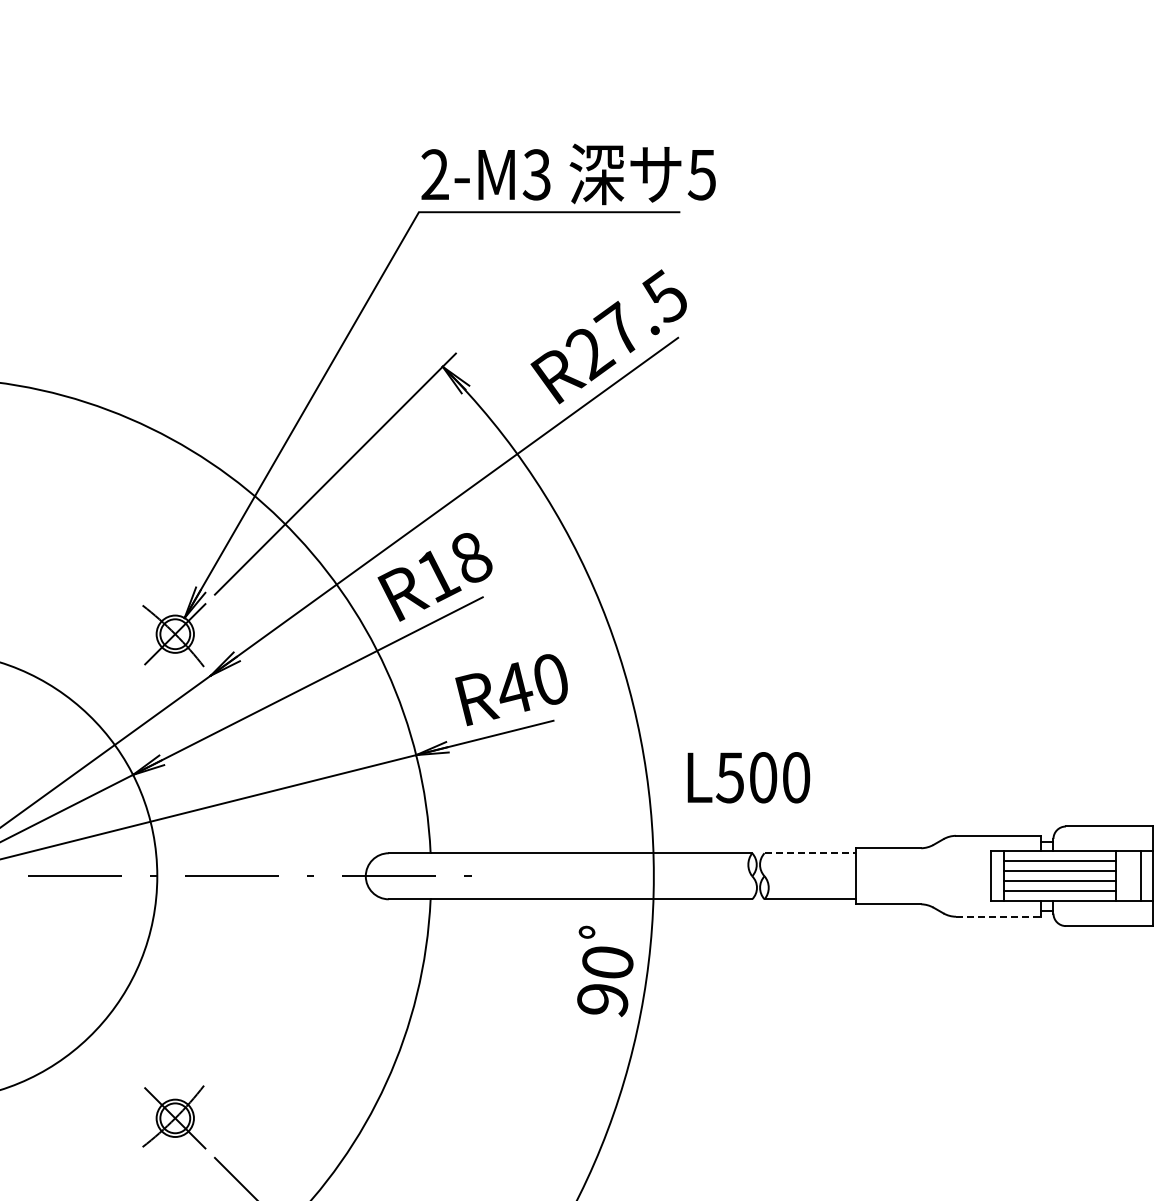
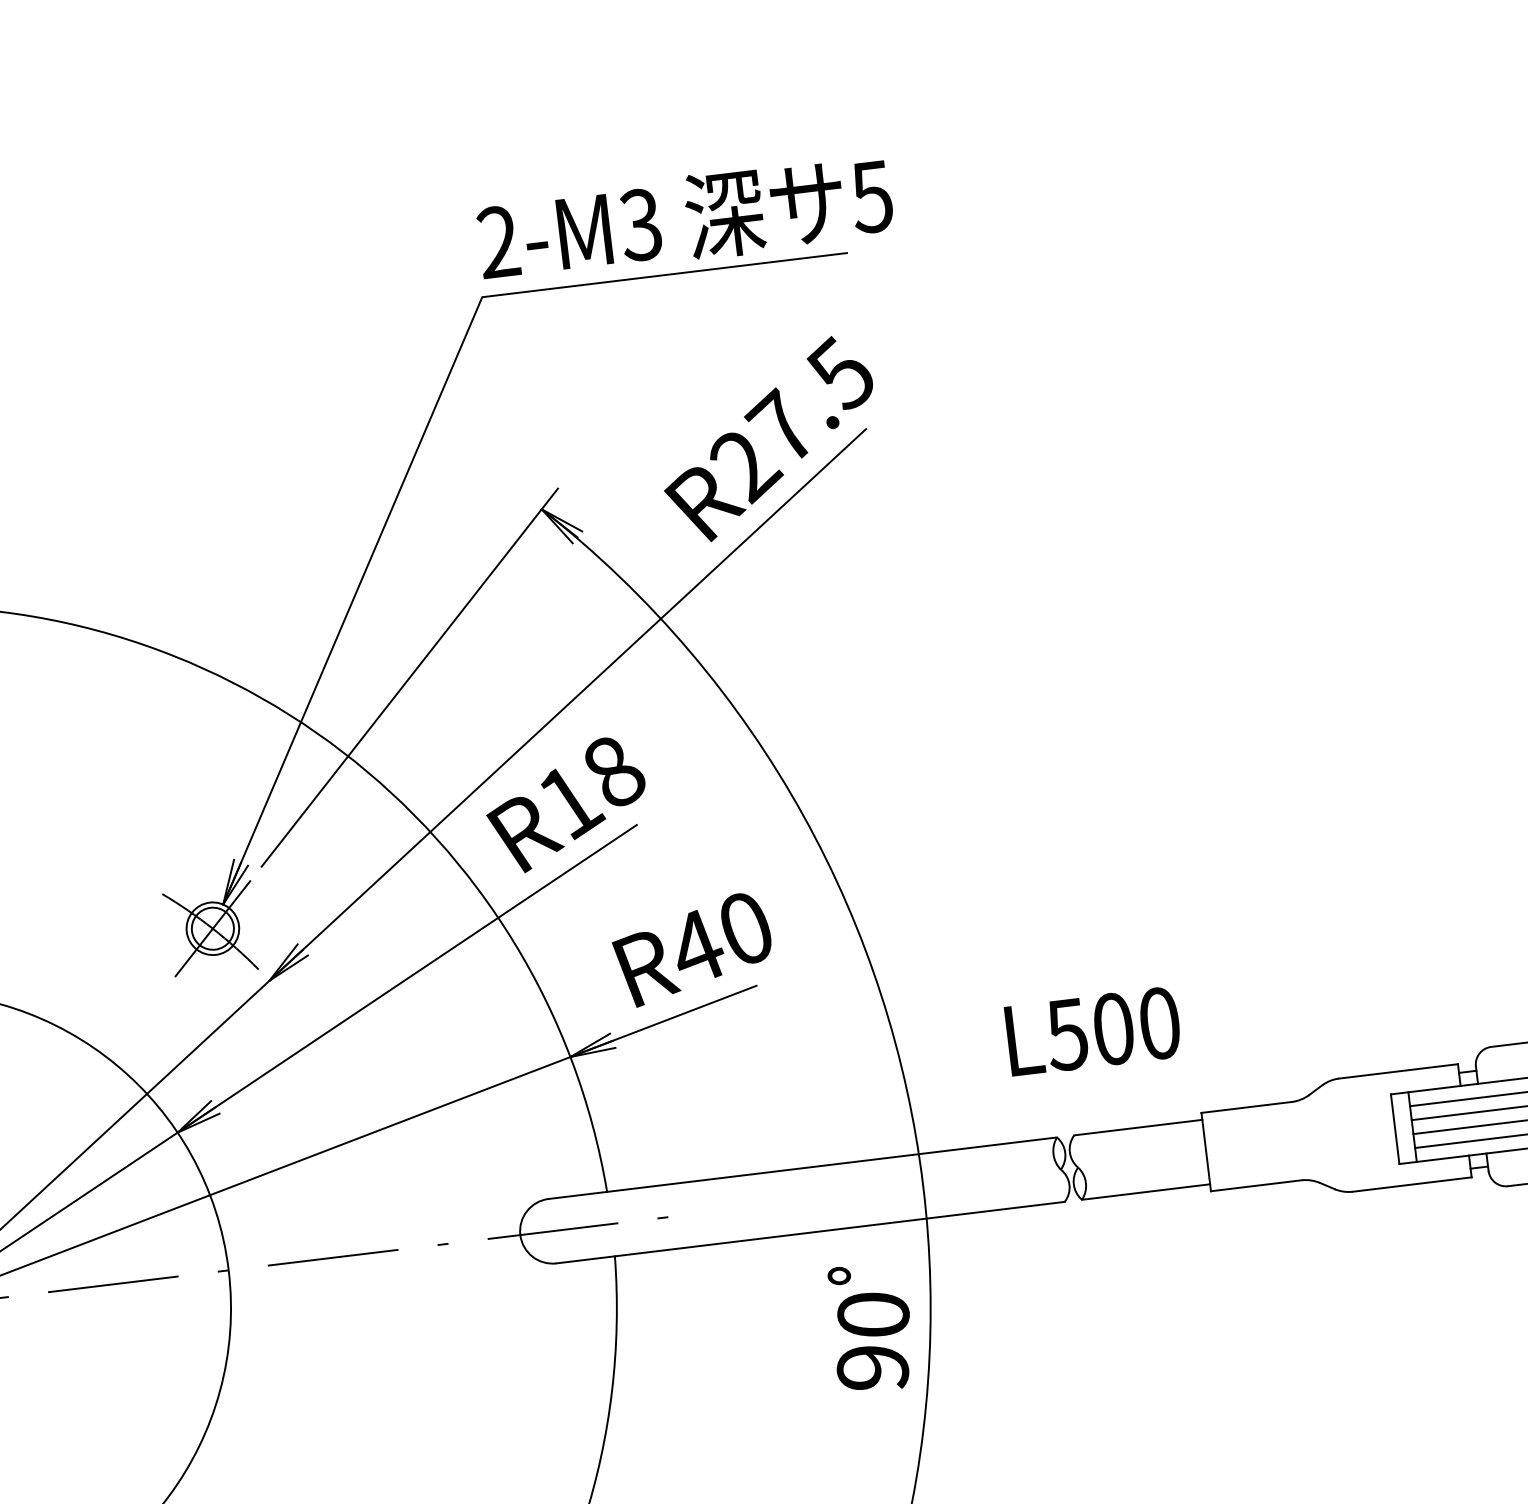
text: (748, 777) -> (1092, 1031), moved
line: (810, 853) -> (1138, 1127), dashed -> solid
line: (998, 916) -> (1412, 1184), dashed -> solid

